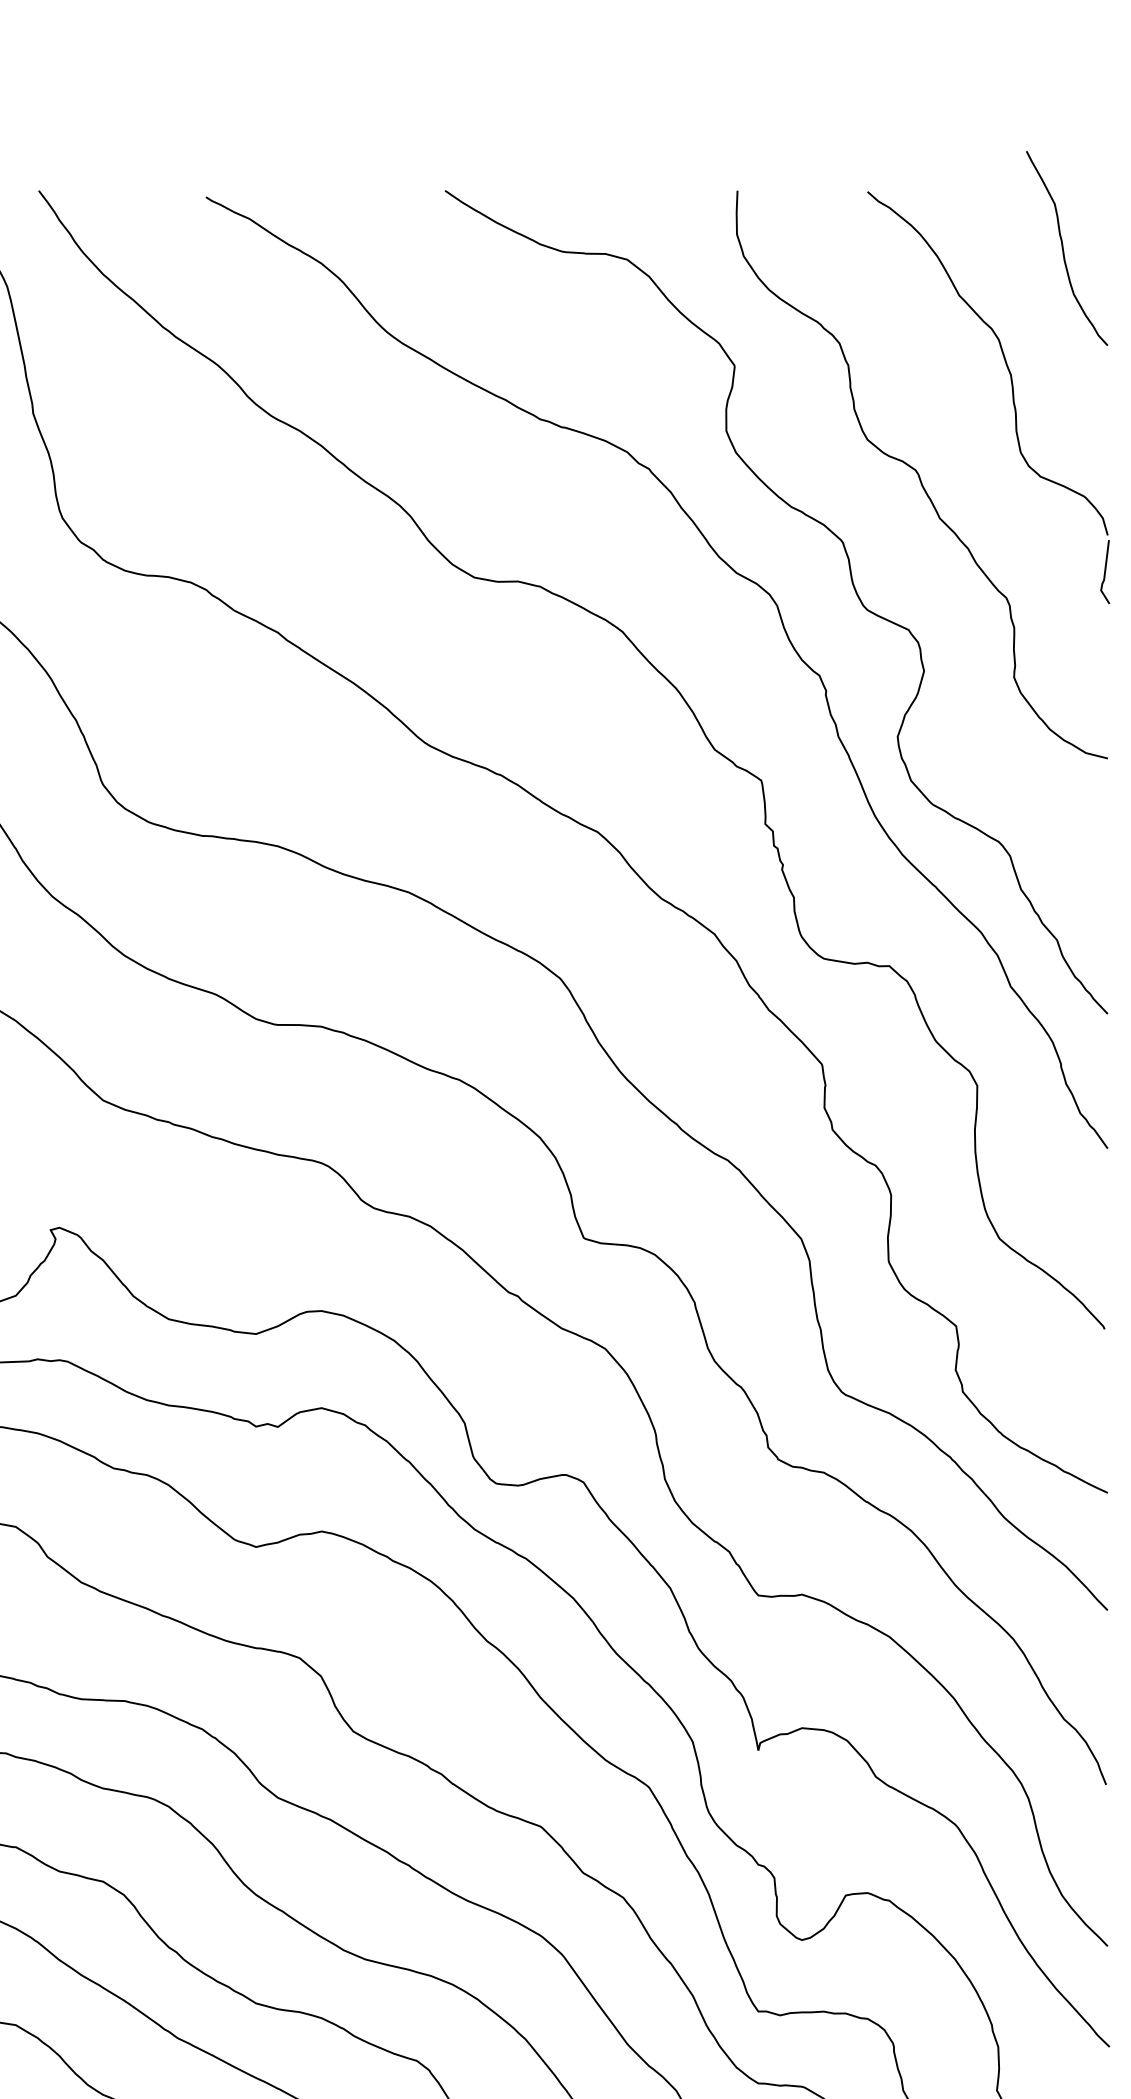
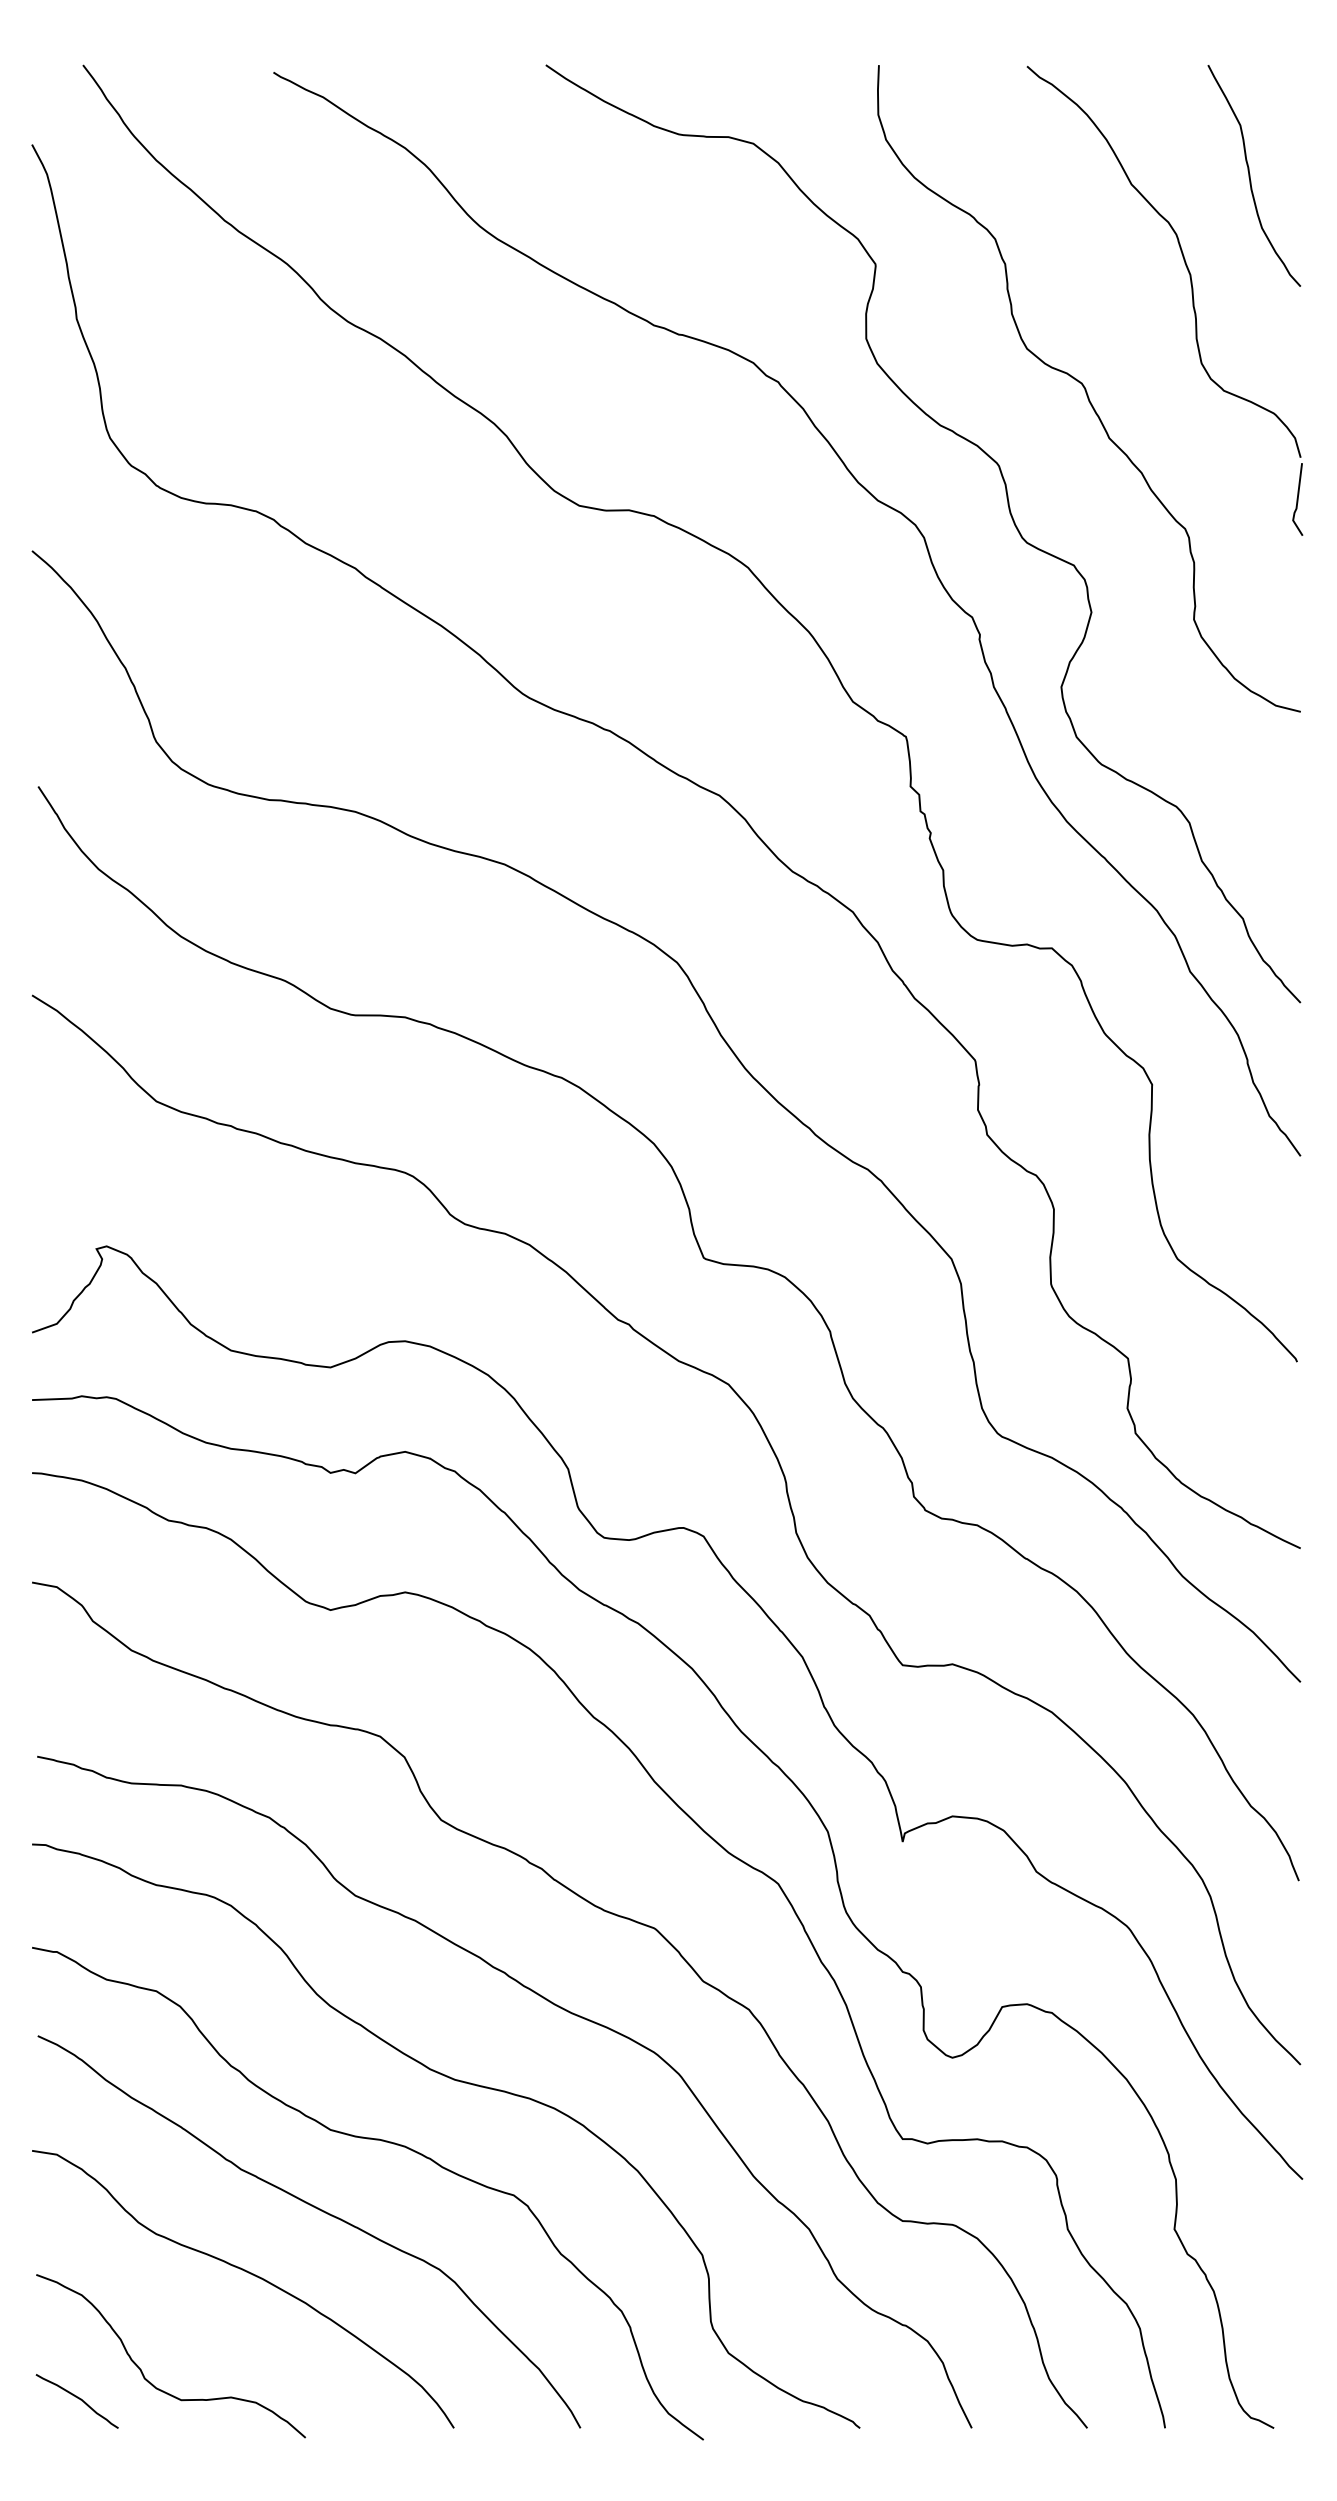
curve: (1063, 248) -> (1250, 175), moved

